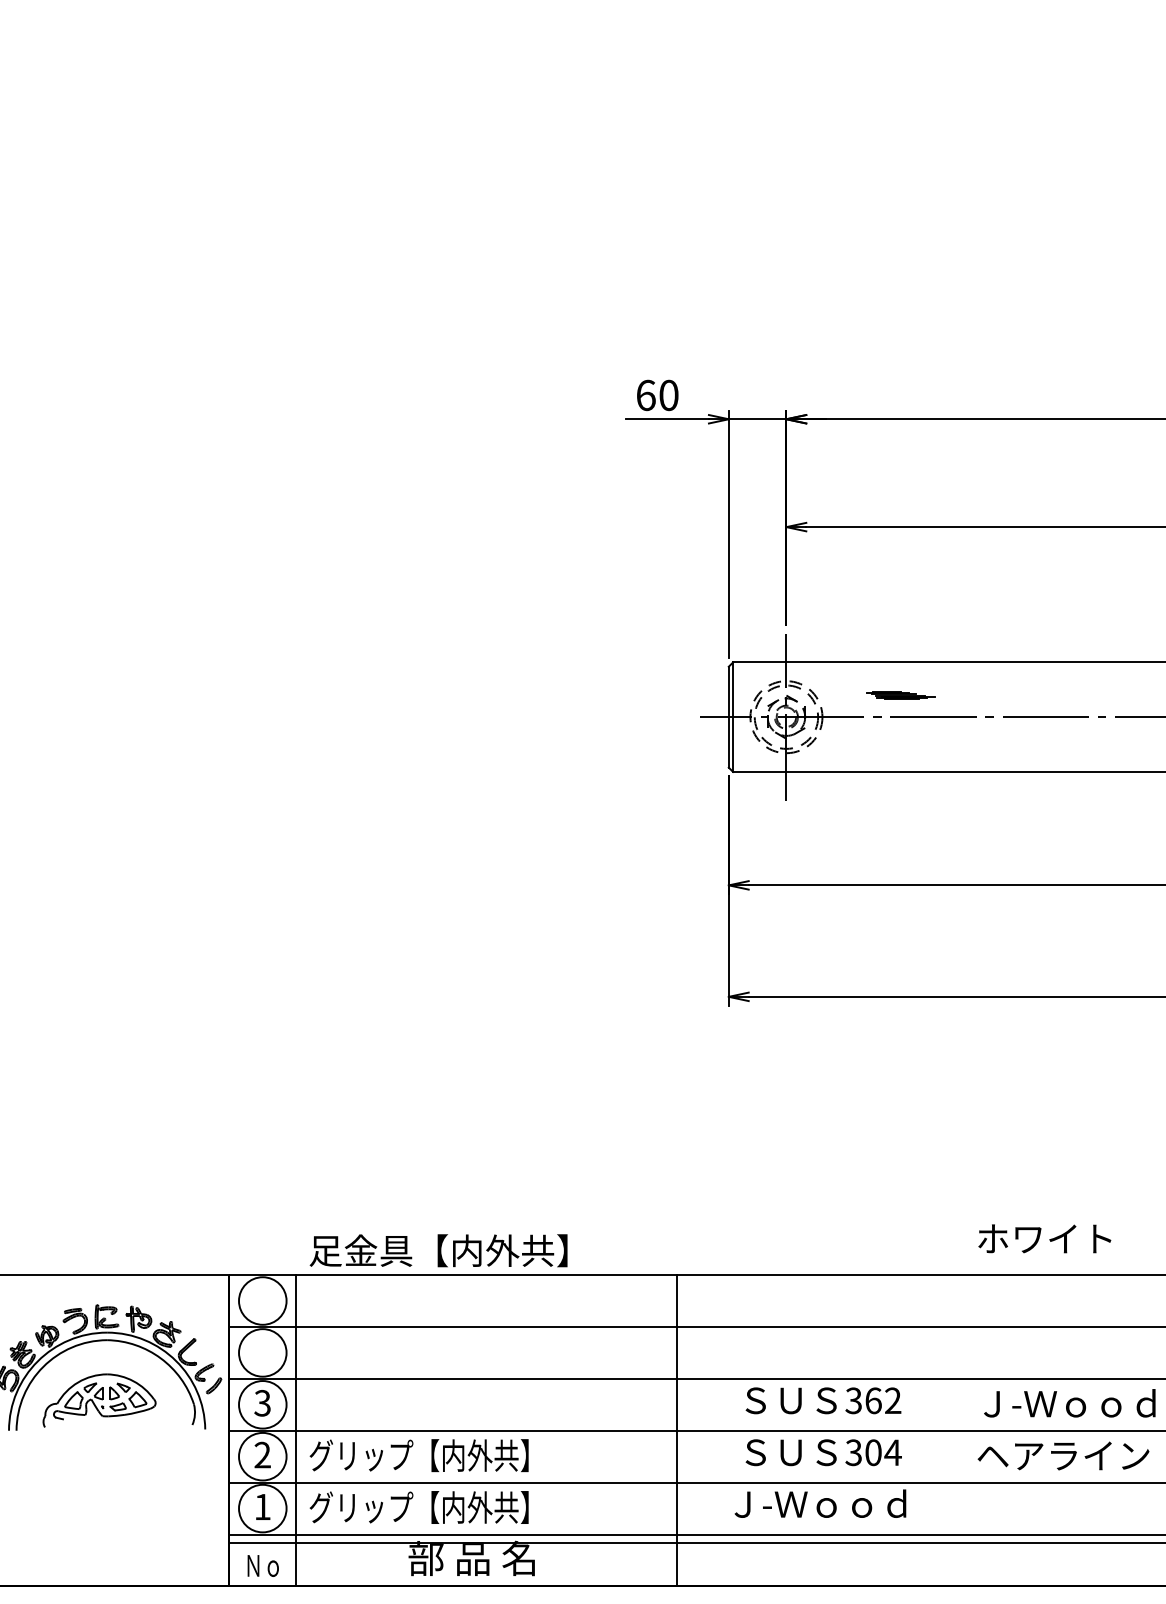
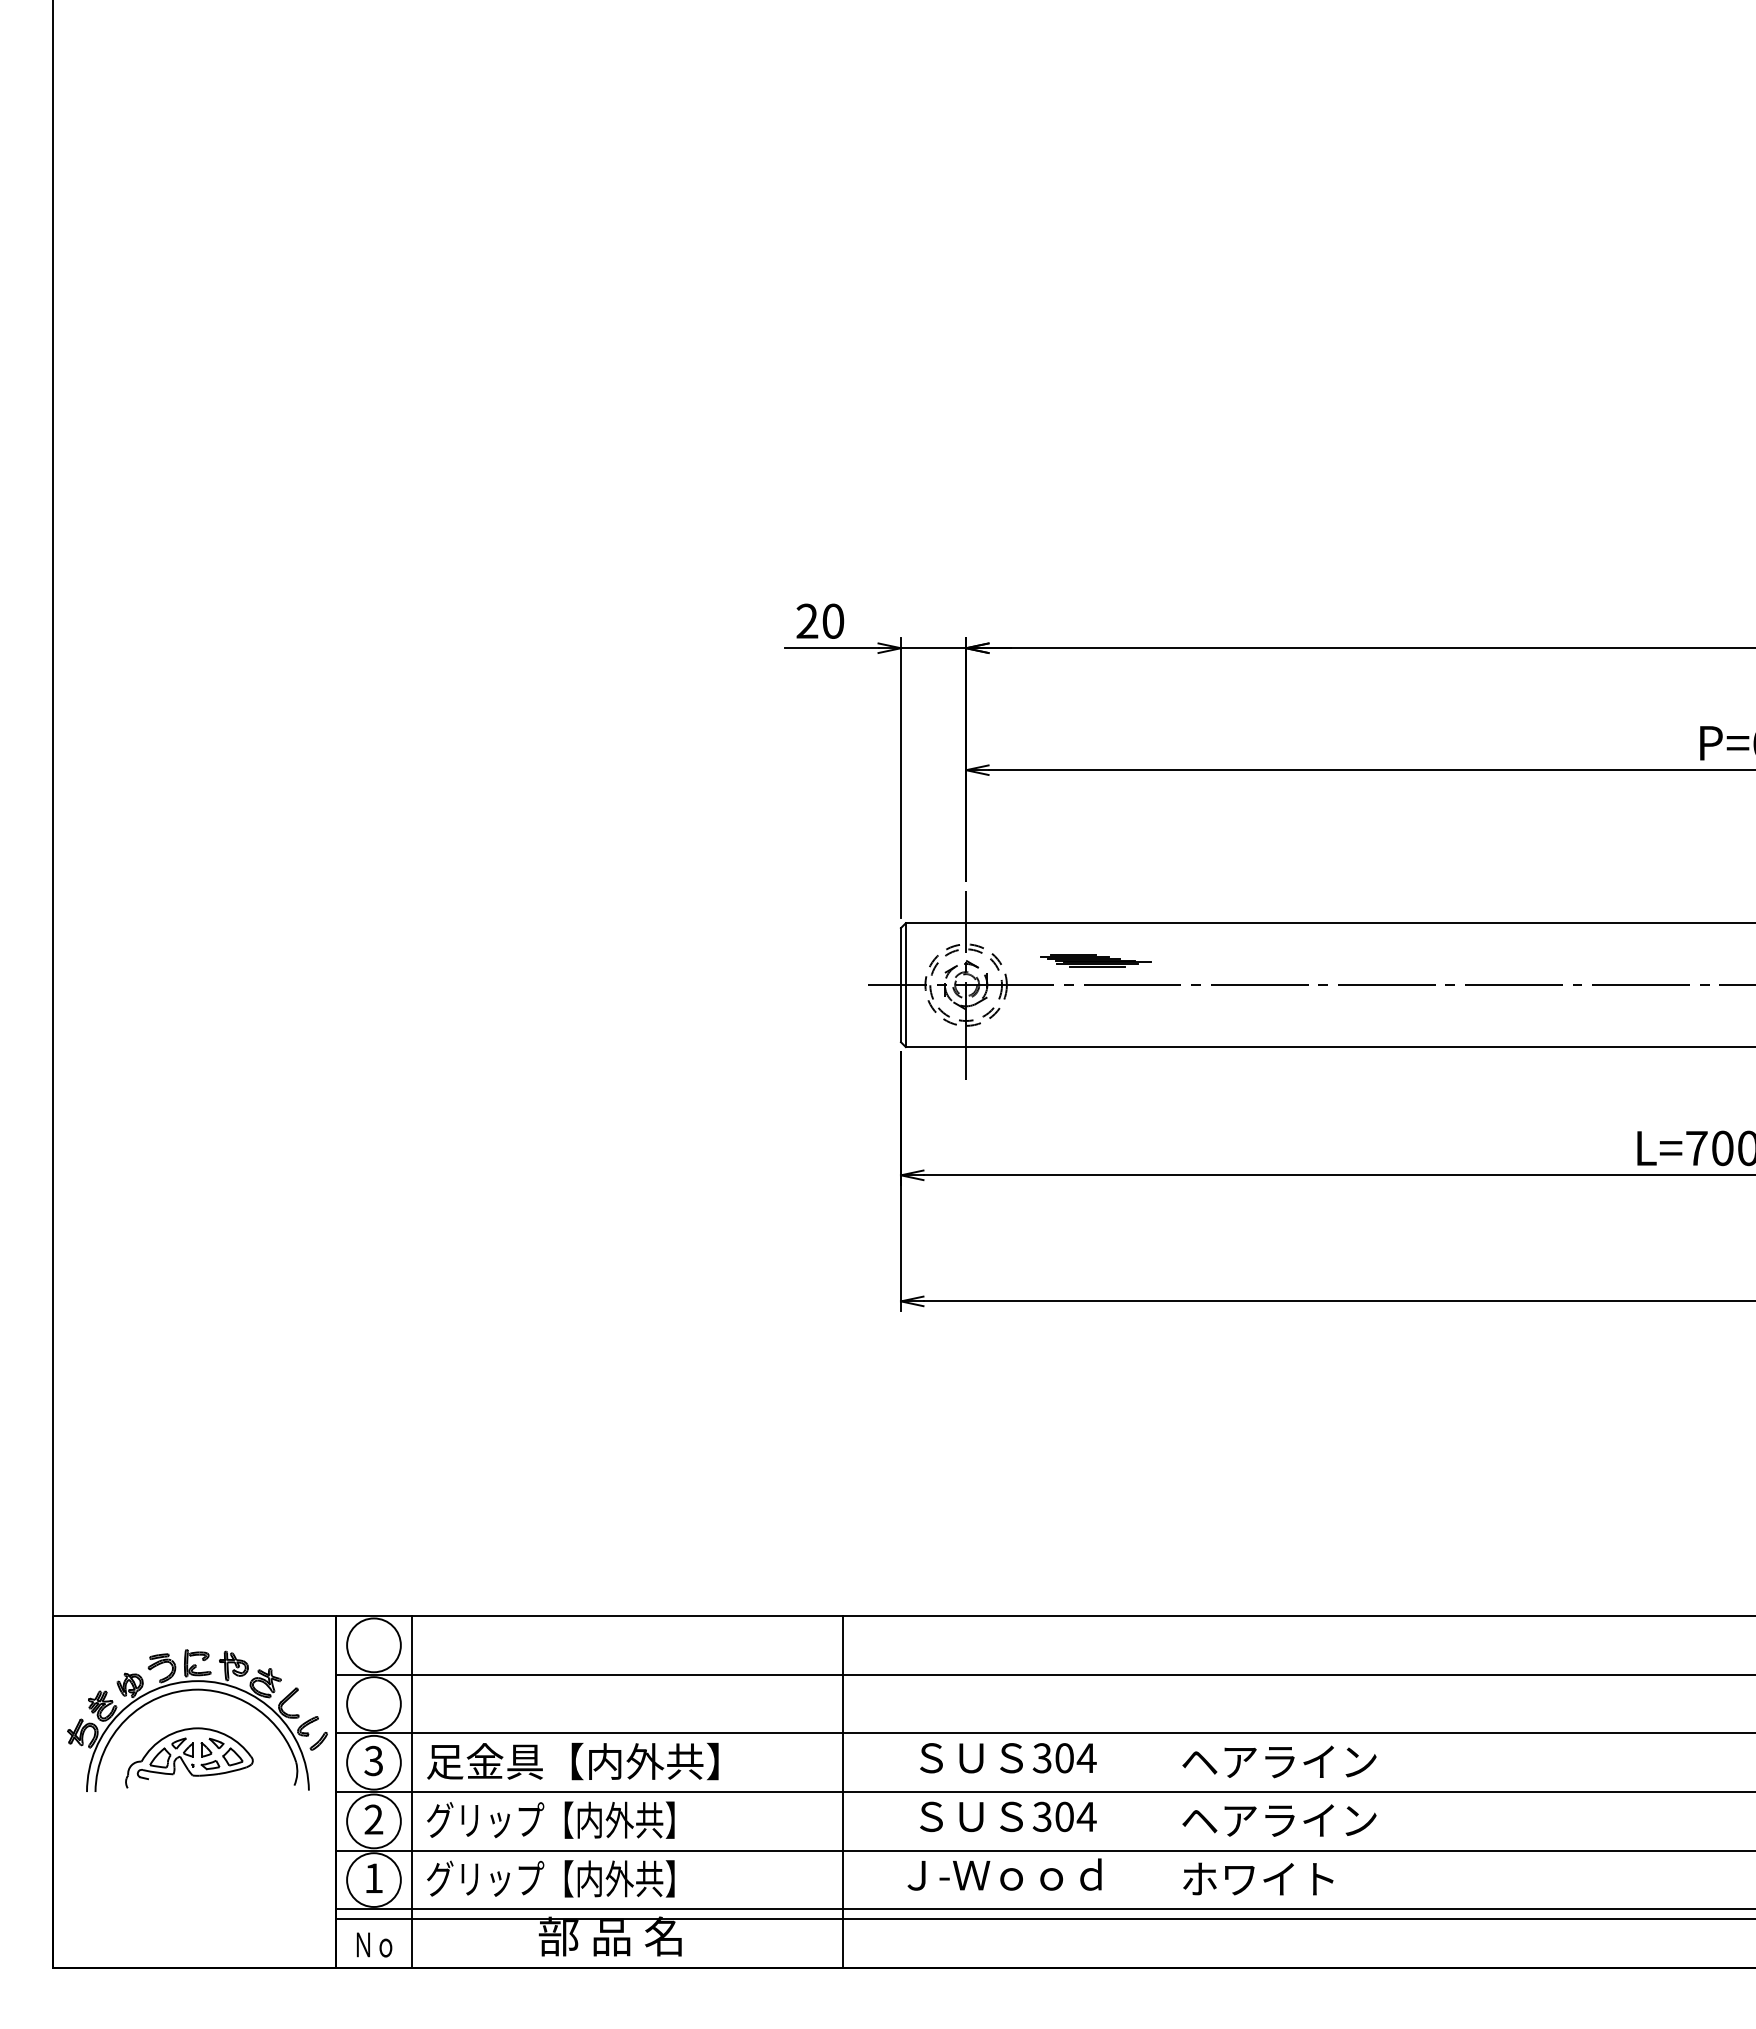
text: (646, 394) -> (807, 620), 60 -> 20
part: (900, 695) -> (1095, 960), size x1.43
text: (1044, 1238) -> (1258, 1878), moved
text: (438, 1250) -> (572, 1761), moved
text: (883, 1401) -> (1075, 1758), 362 -> 304
text: (1066, 1403) -> (1282, 1761), Ｊ-Ｗｏｏｄ -> ヘアライン

